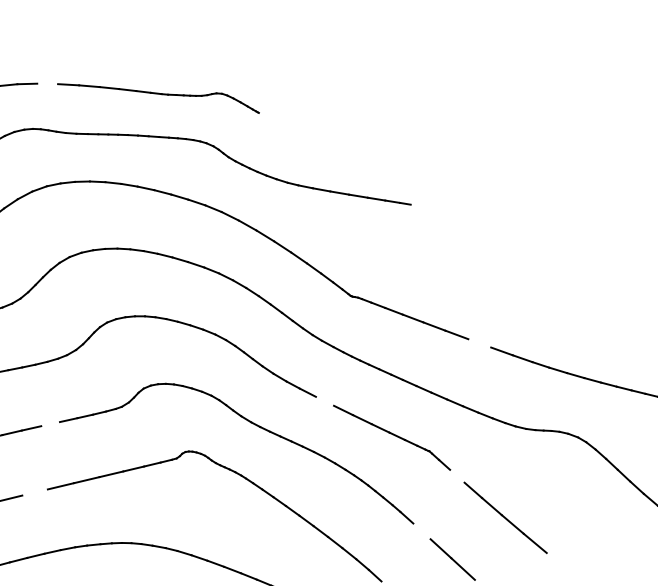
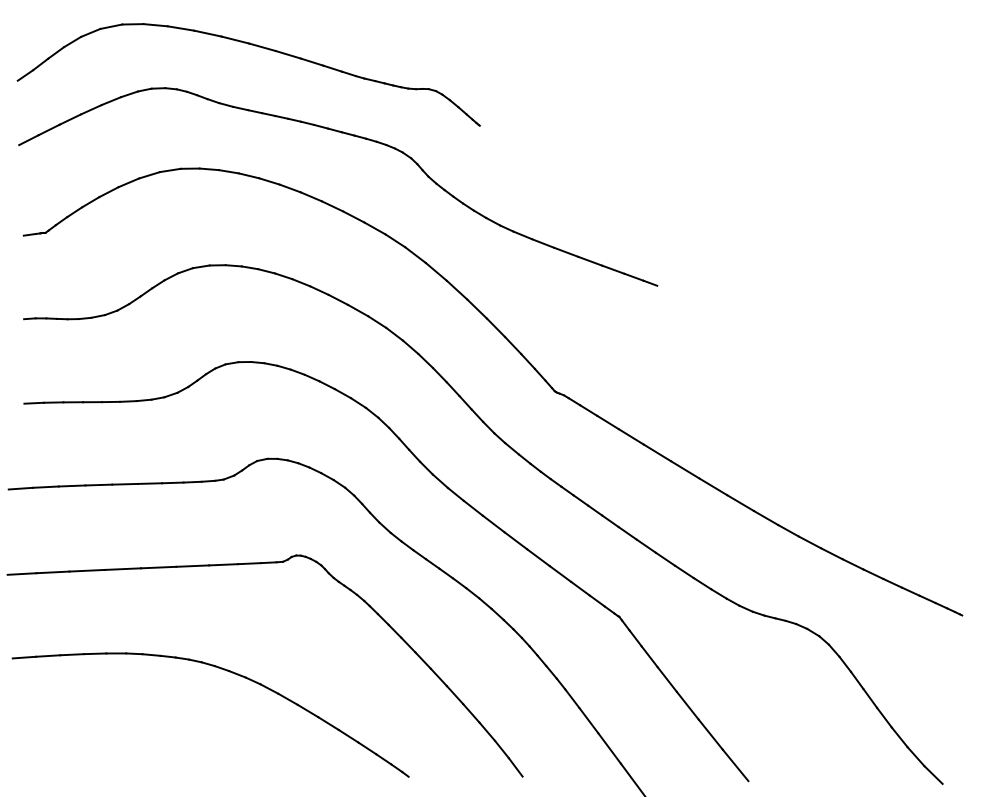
line: (47, 83) -> (207, 33), added
line: (479, 343) -> (713, 486), added
line: (324, 400) -> (493, 523), added
line: (50, 423) -> (125, 483), added
line: (457, 476) -> (649, 656), added
line: (34, 492) -> (86, 570), added
line: (421, 531) -> (588, 720), added

